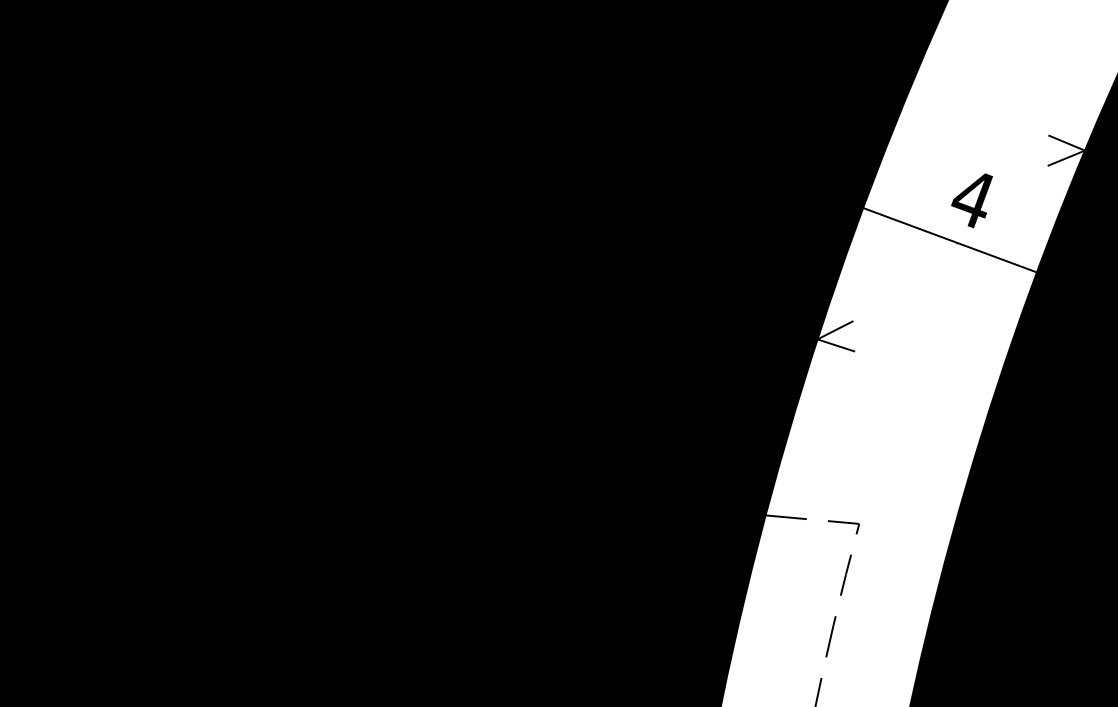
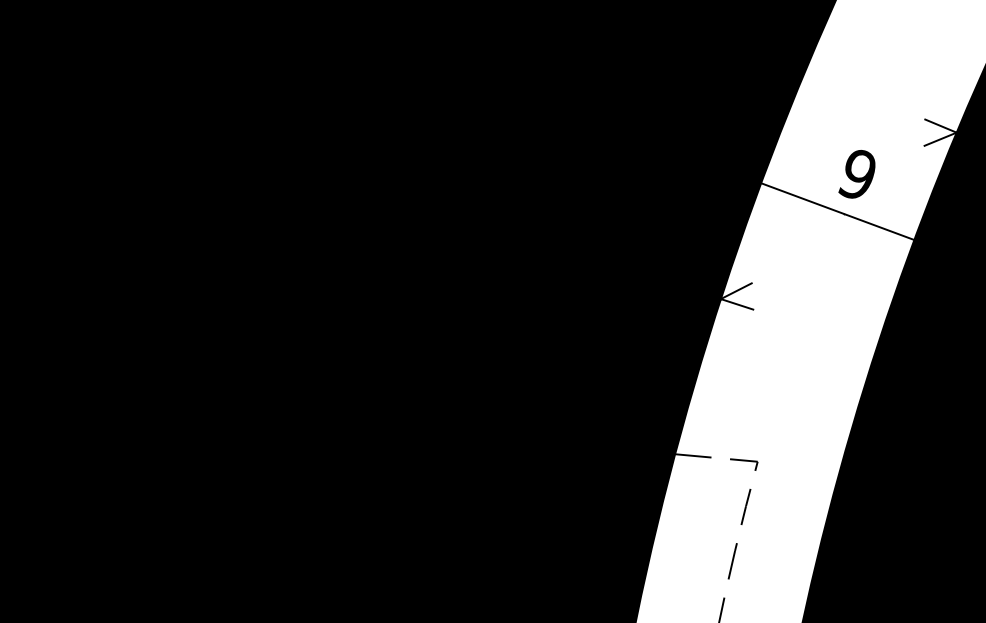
text: (971, 199) -> (856, 175), 4 -> 9

